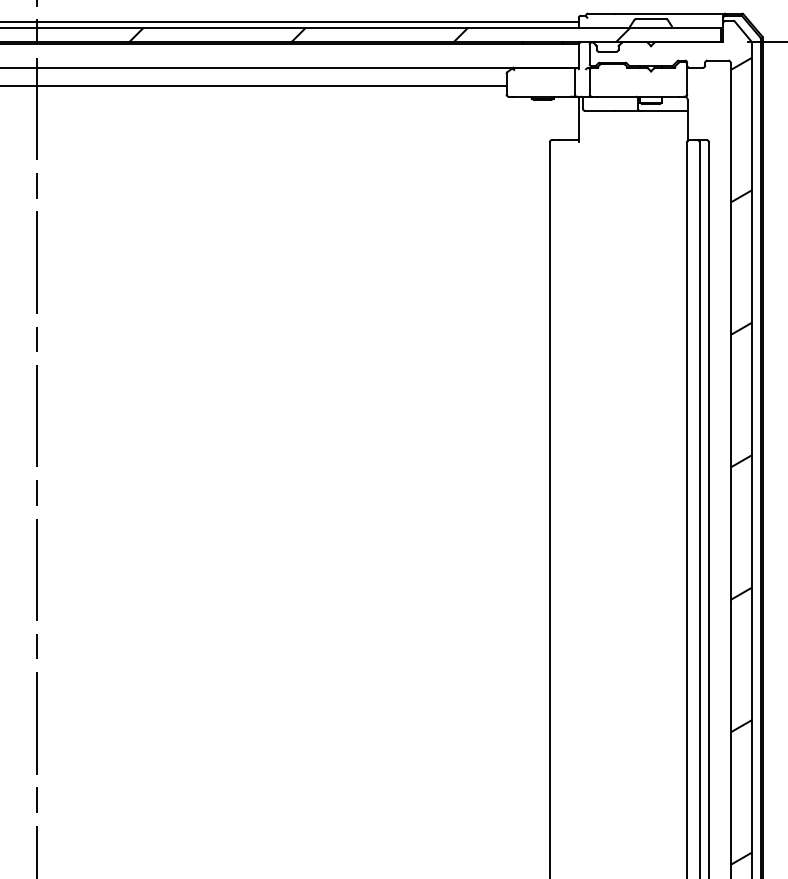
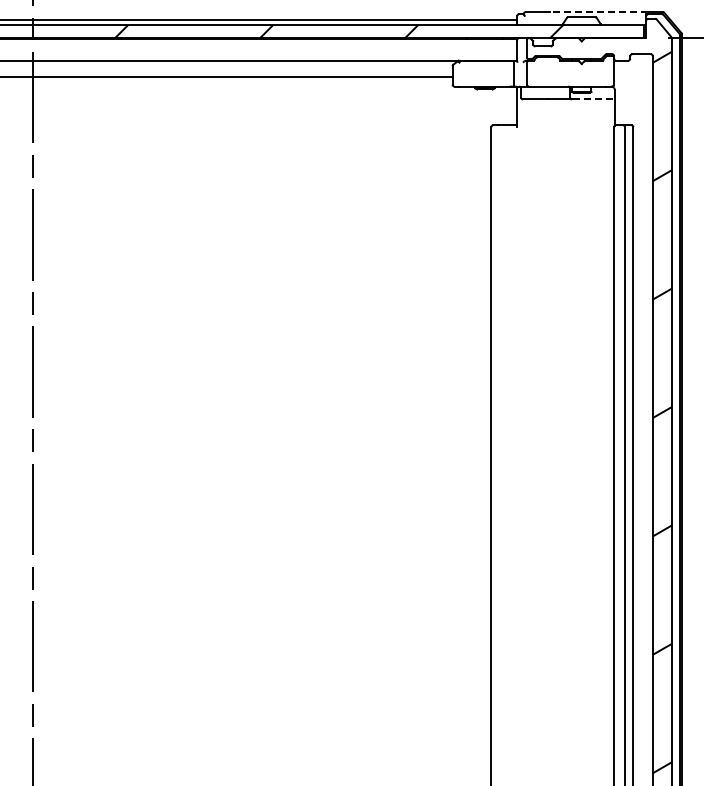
line: (669, 13) -> (598, 12), solid -> dashed
line: (664, 111) -> (593, 99), solid -> dashed

